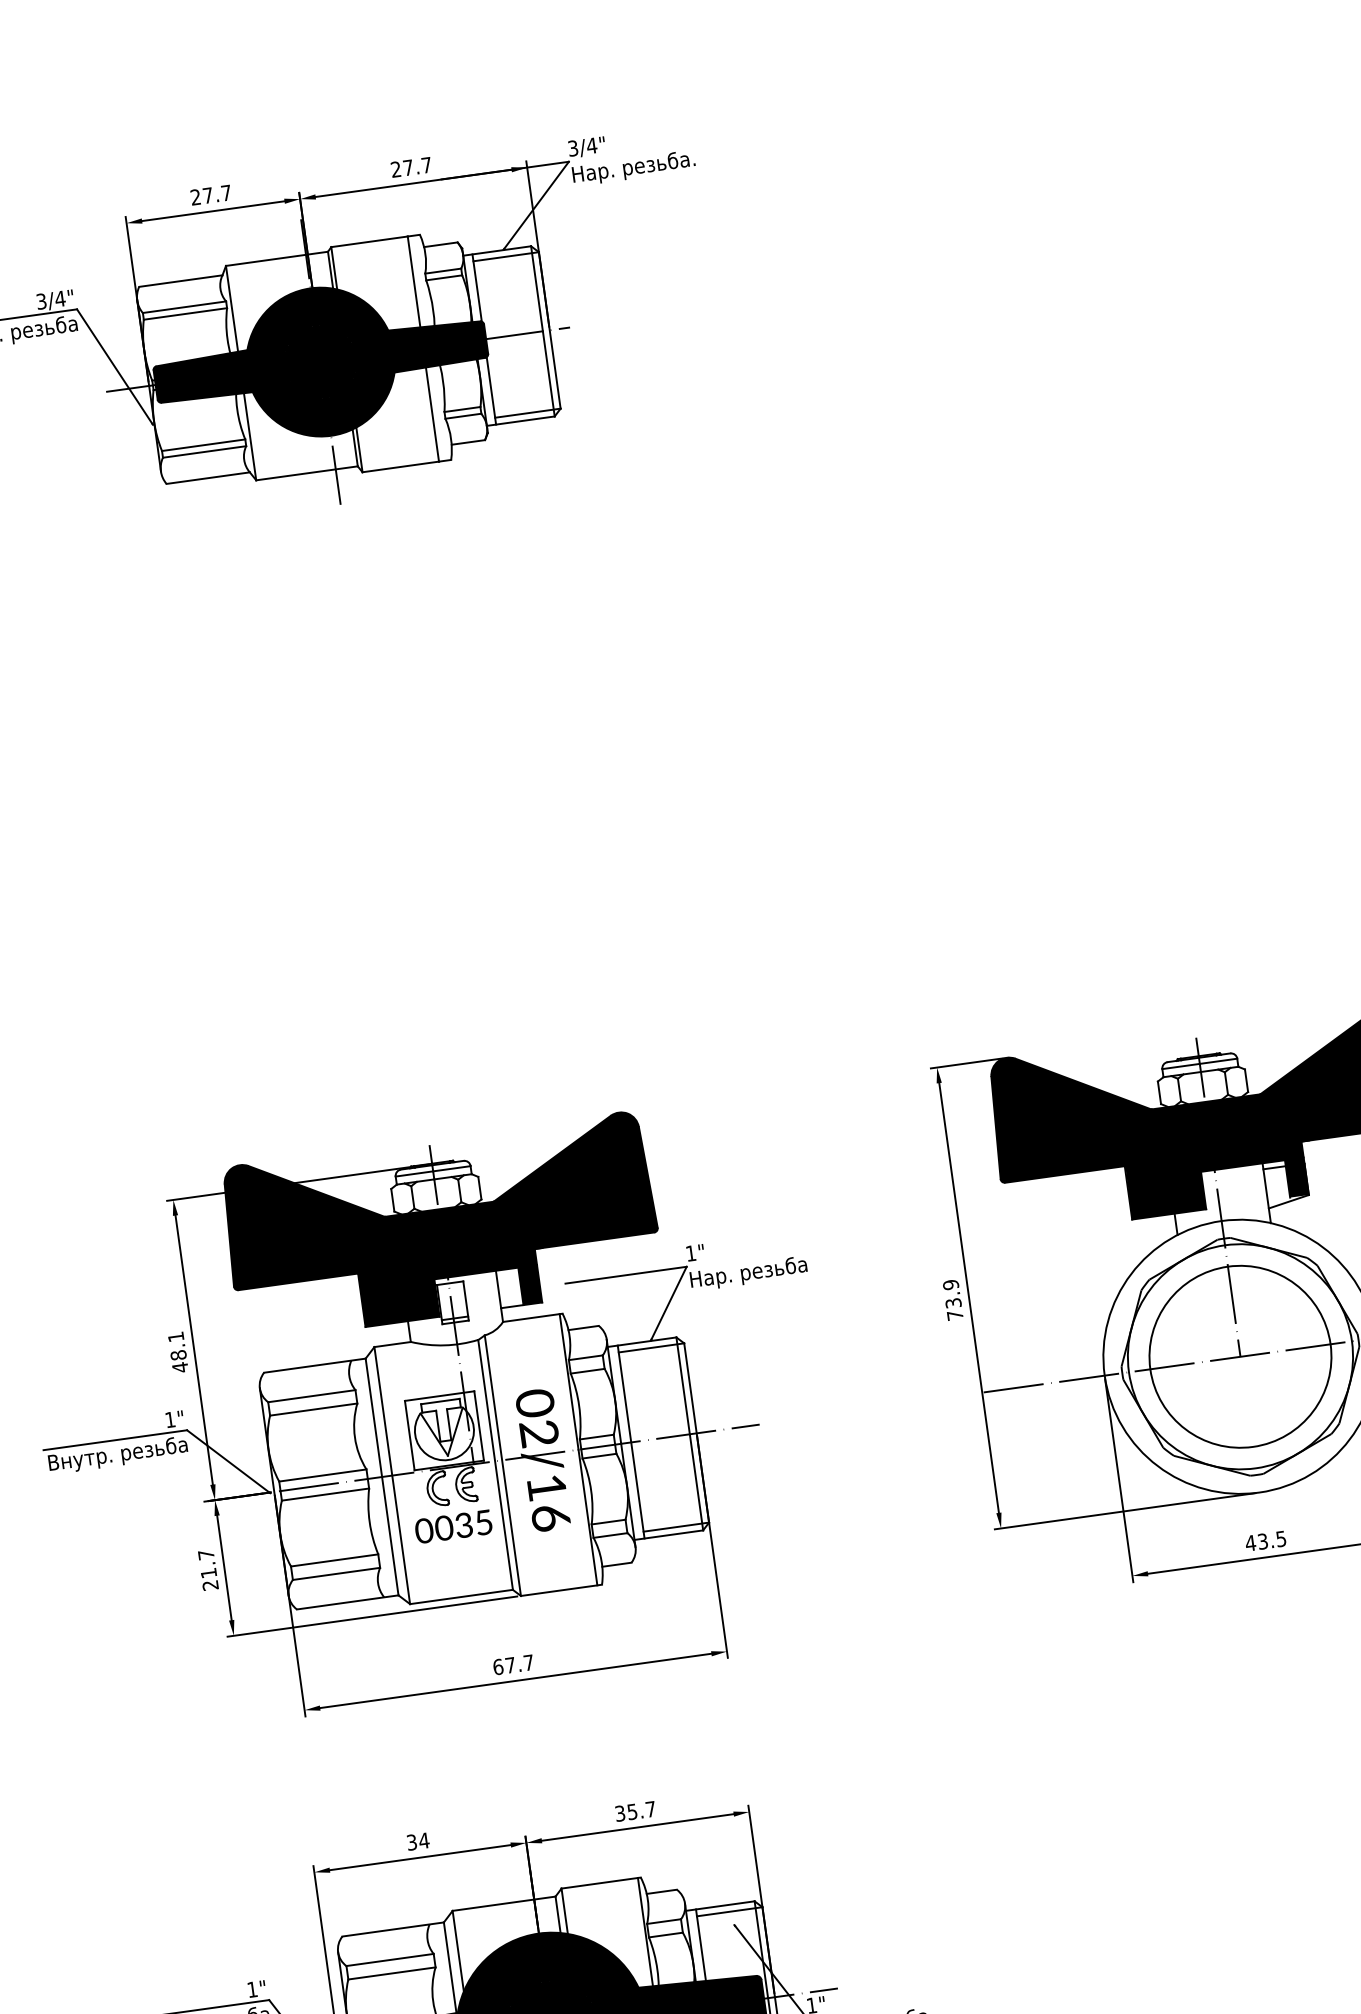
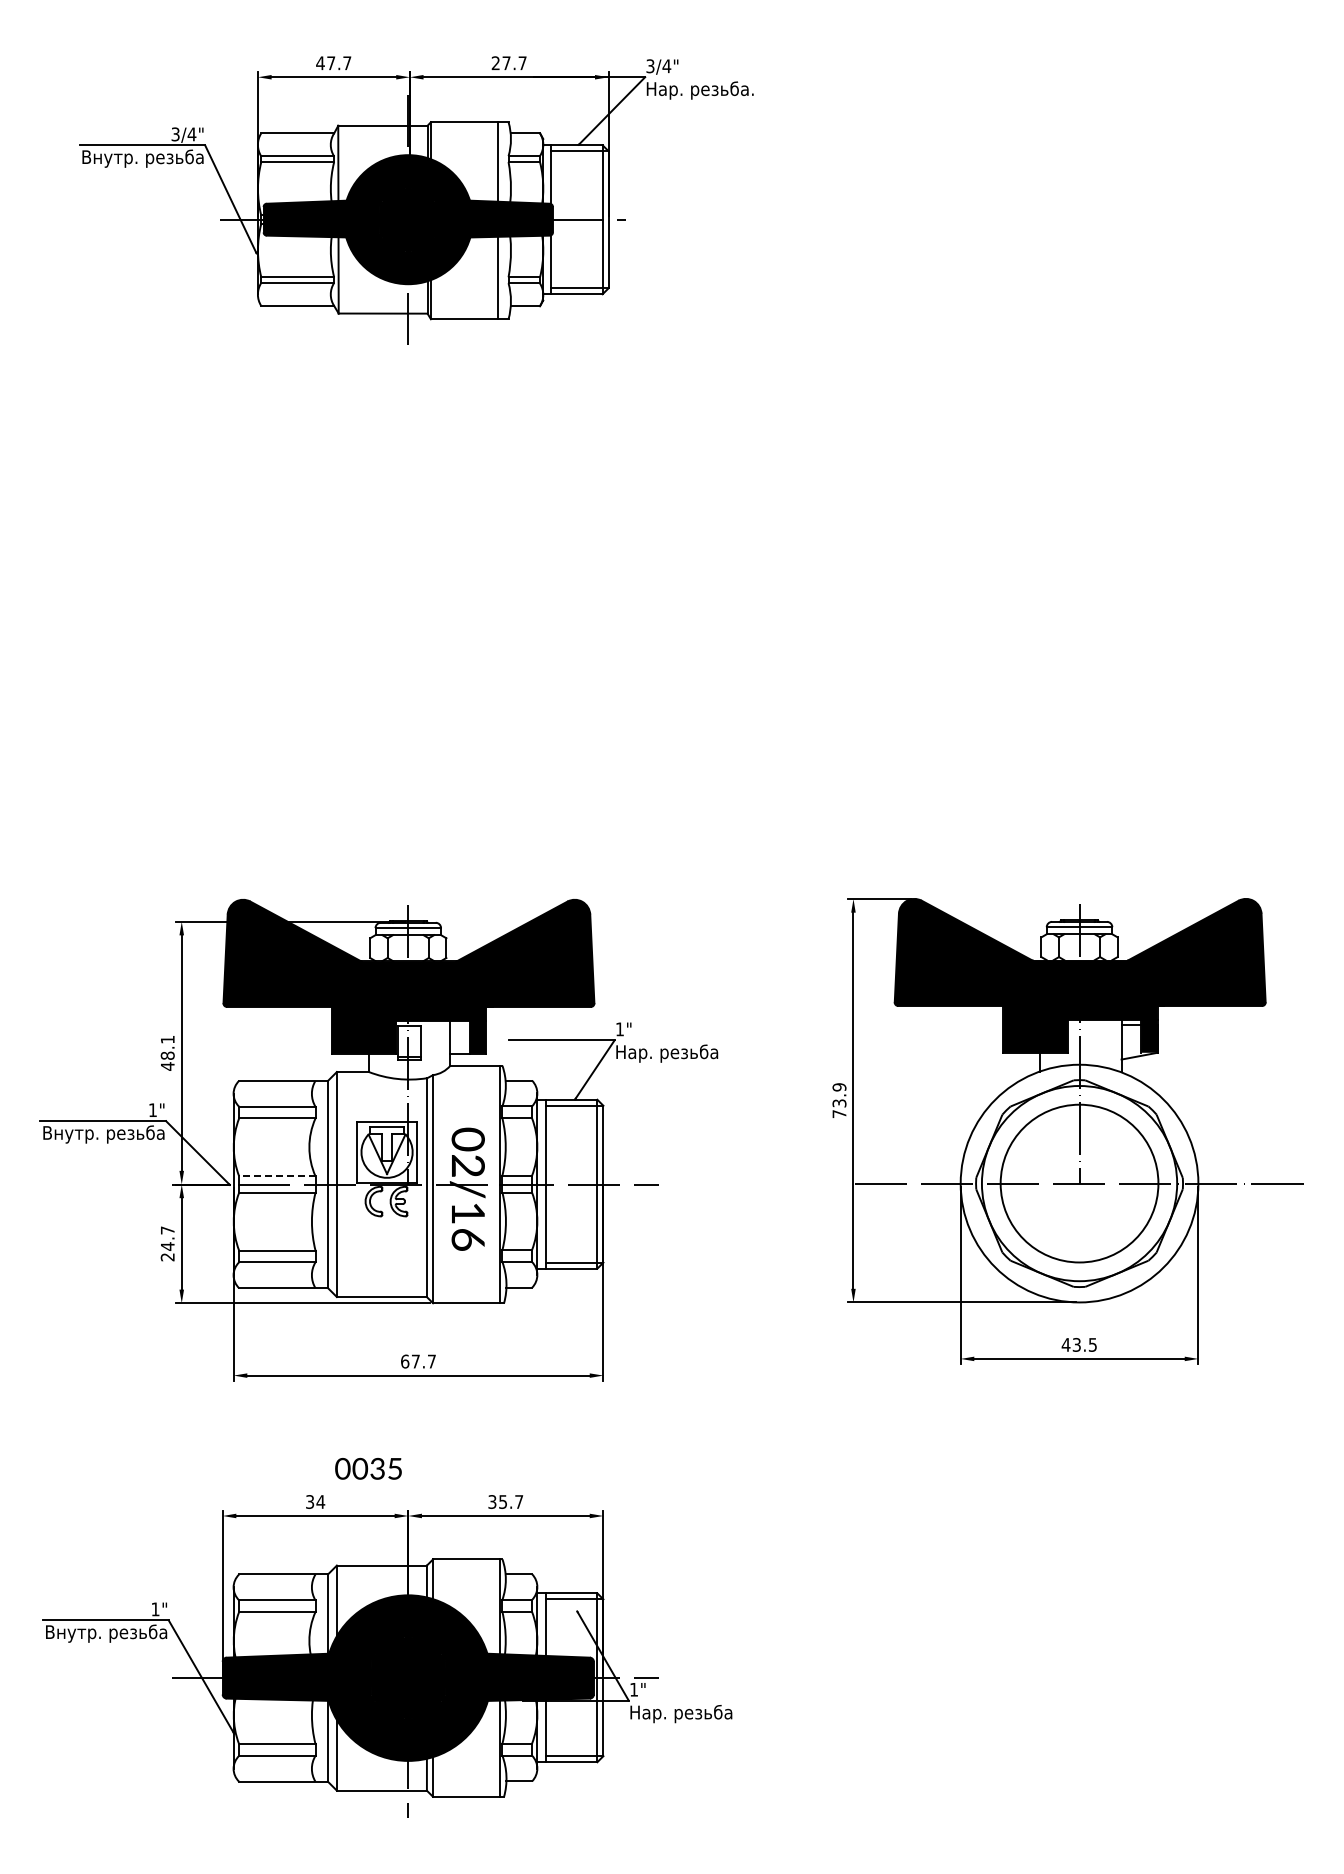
text: (195, 197) -> (320, 63), 27.7 -> 47.7
line: (321, 1475) -> (276, 1176), solid -> dashed
text: (453, 1526) -> (368, 1468), moved
text: (208, 1573) -> (167, 1246), 21.7 -> 24.7

